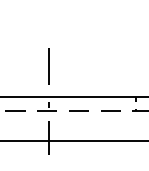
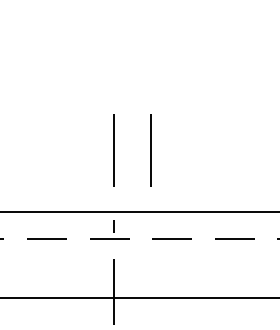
line: (67, 66) -> (149, 150), added

